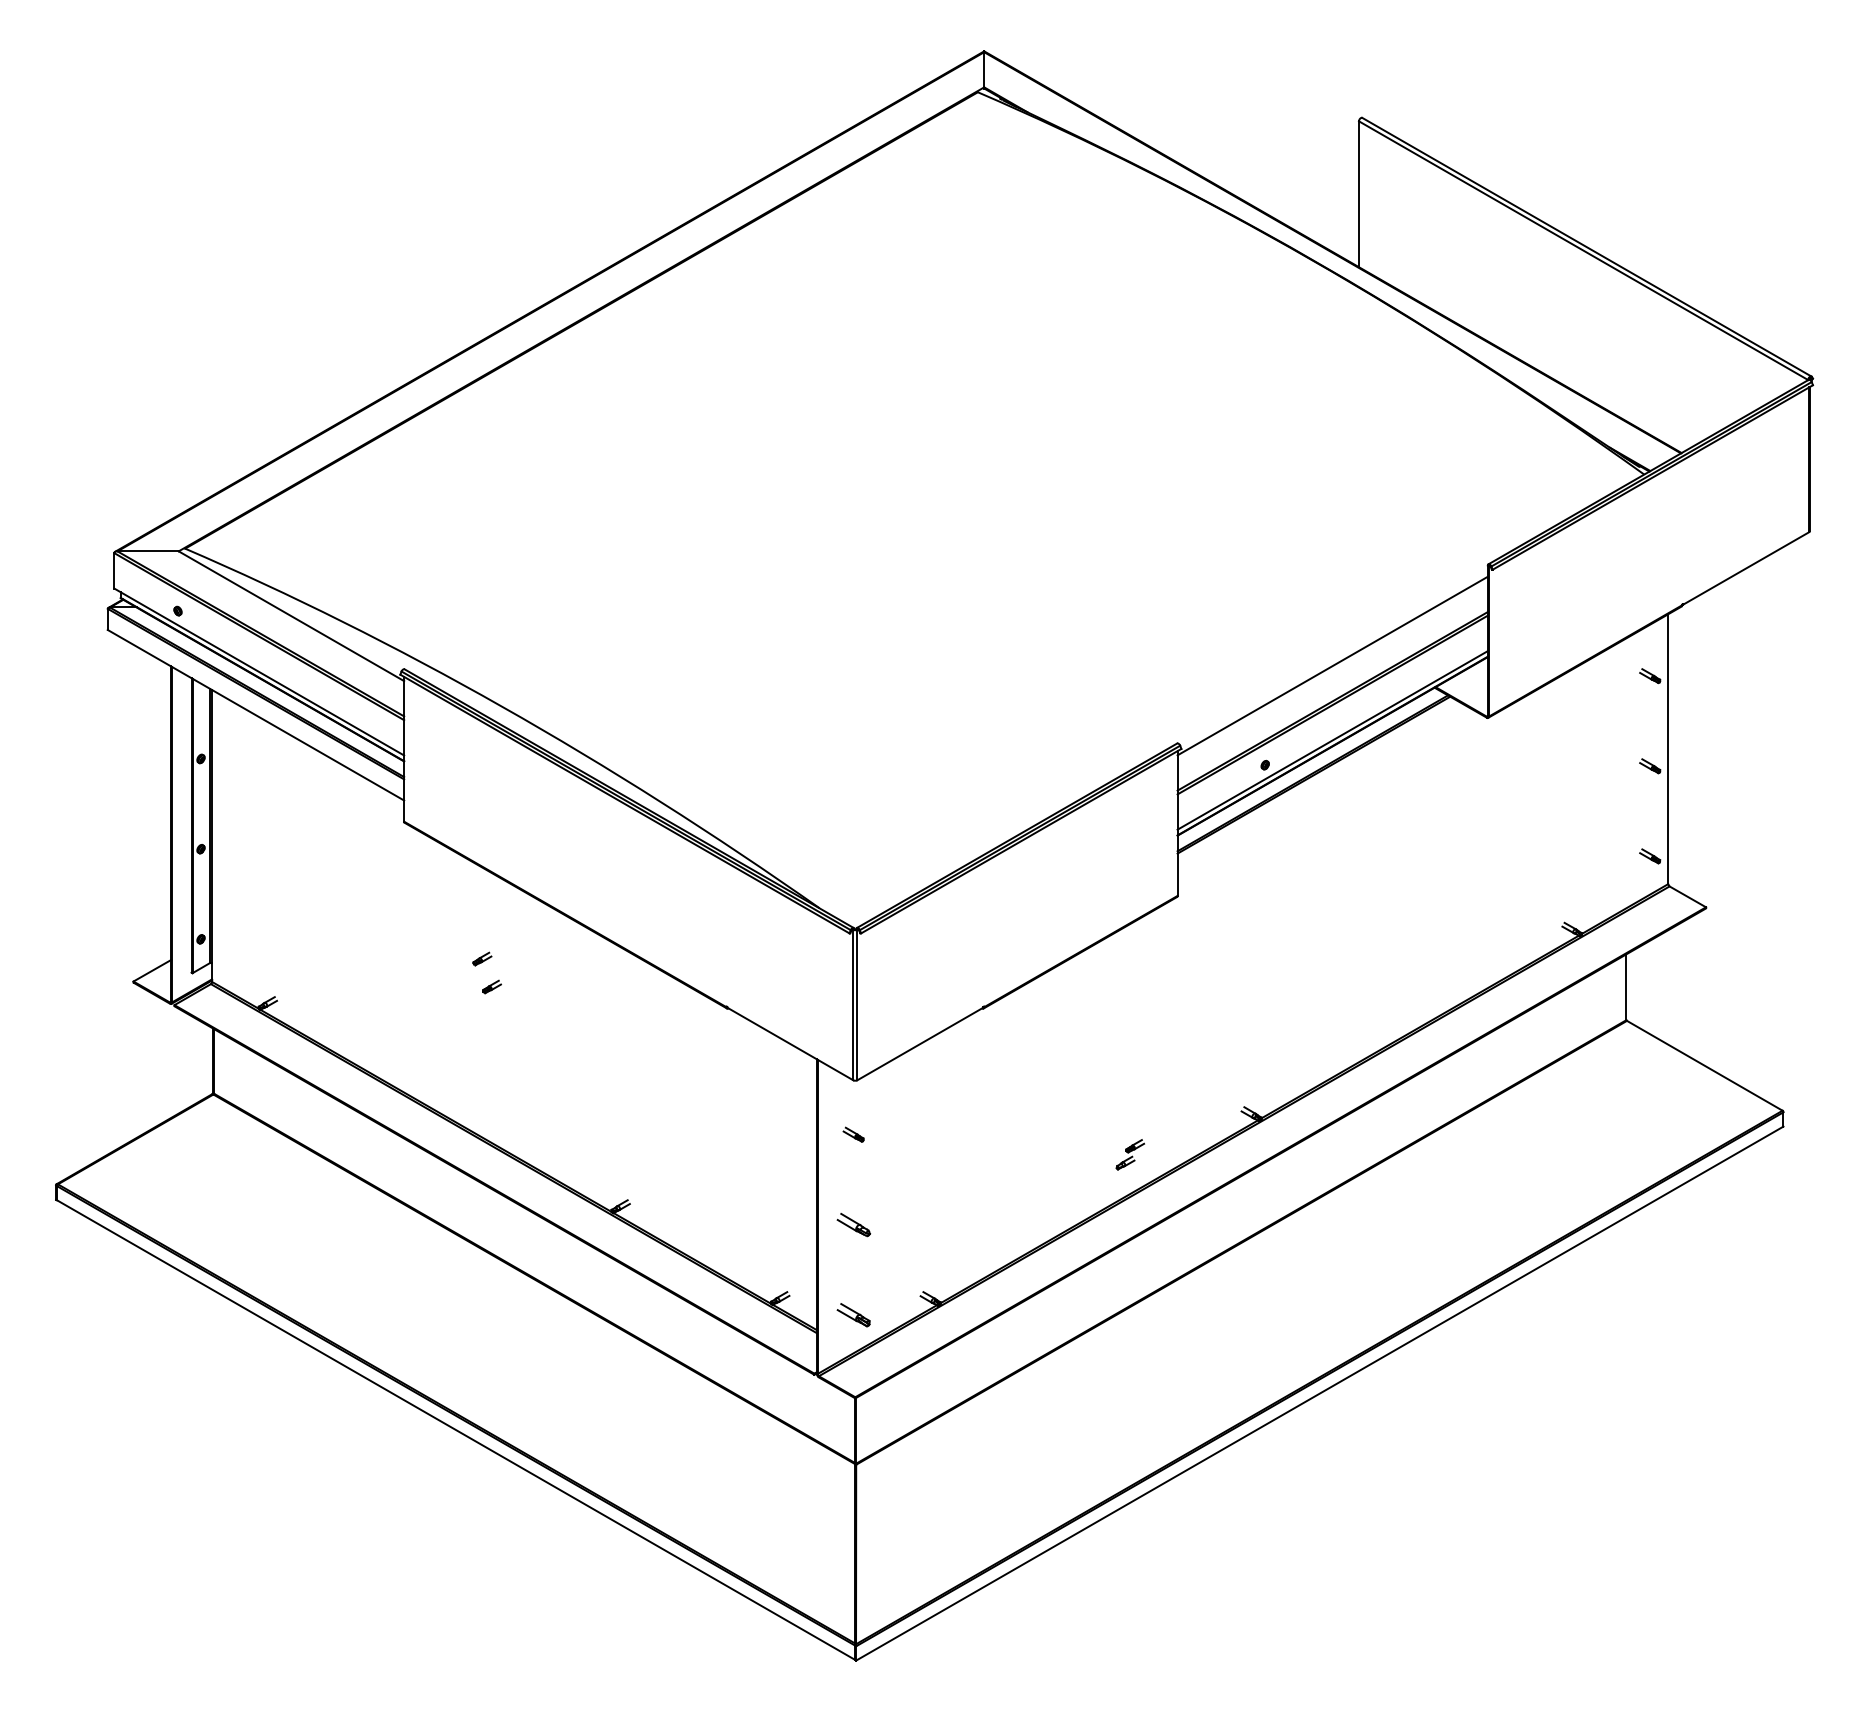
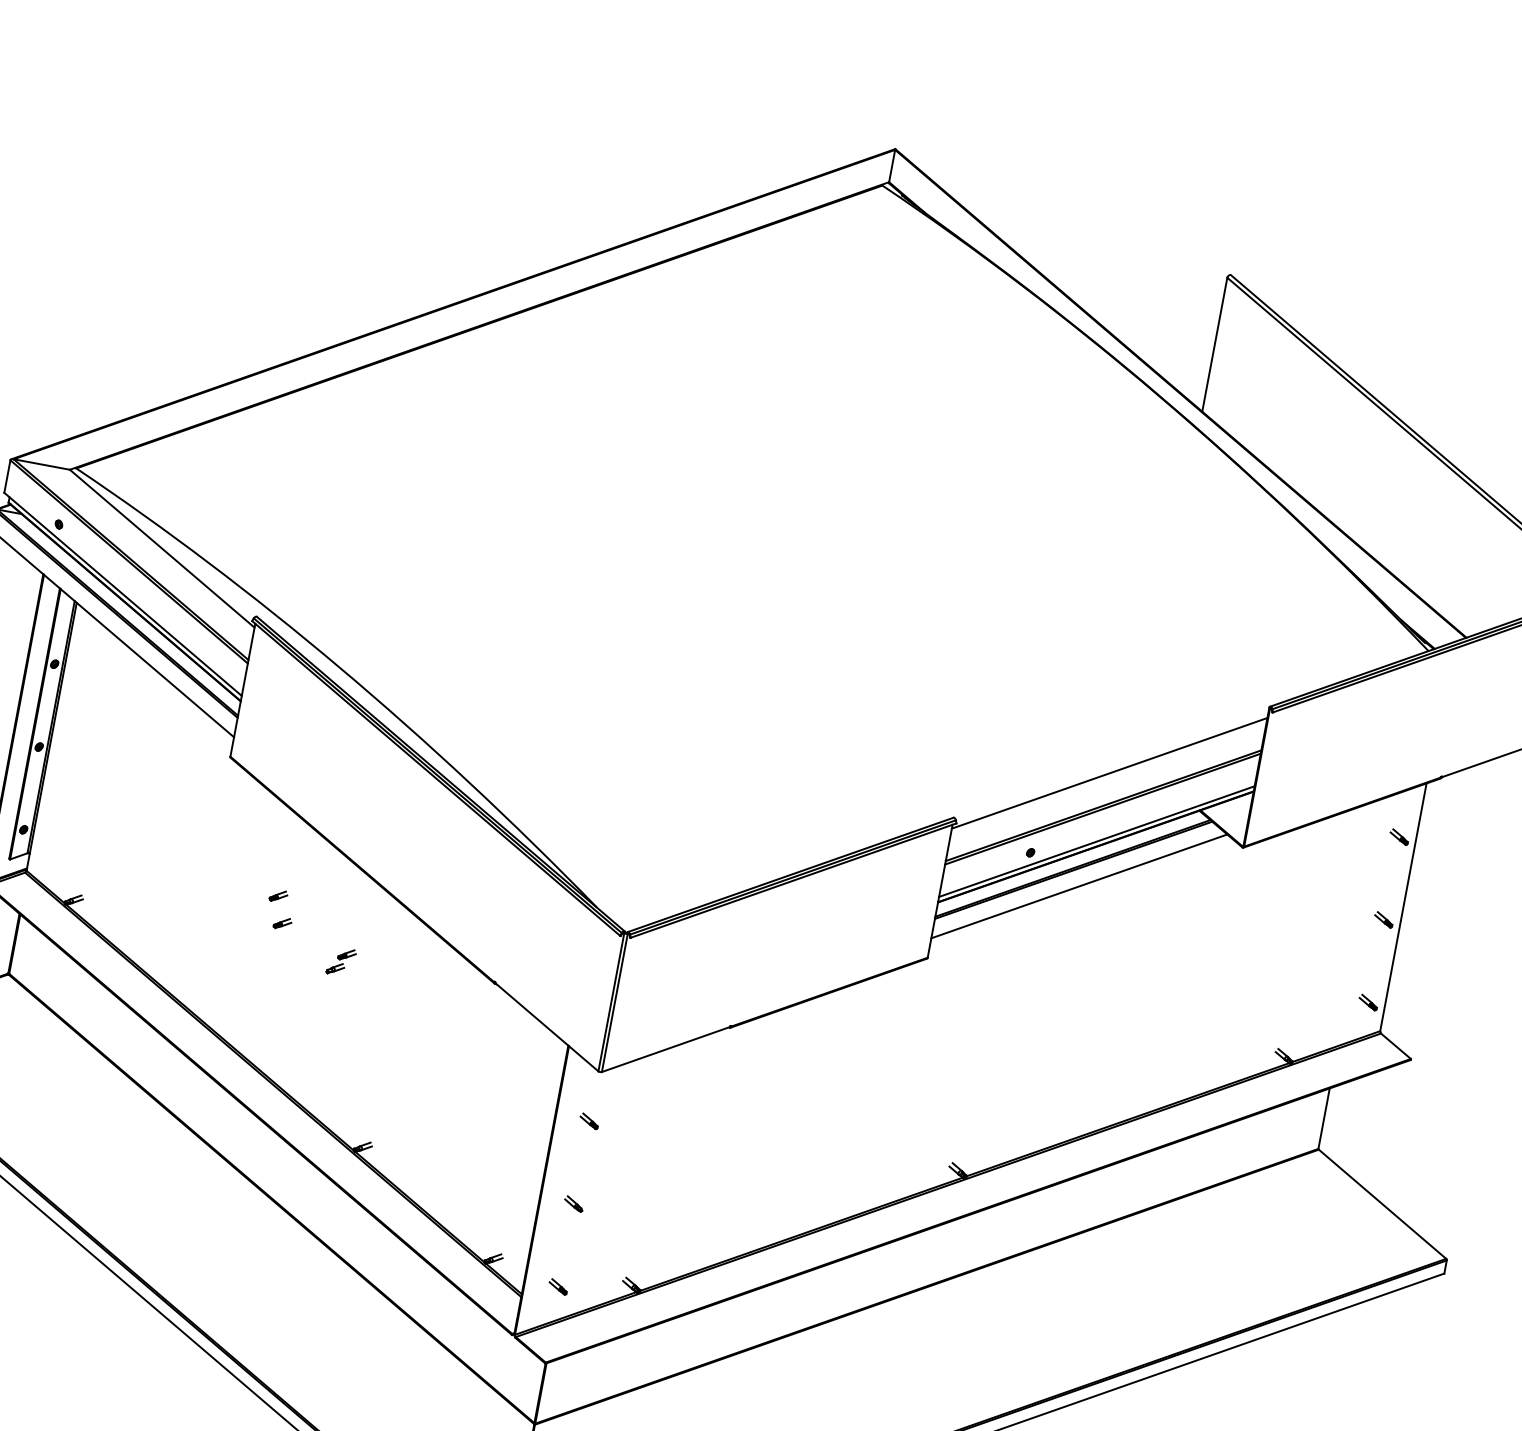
line: (1322, 790) -> (1078, 885), added
part: (1129, 1154) -> (340, 961), moved
part: (853, 1224) -> (573, 1203), size x0.62
part: (853, 1314) -> (558, 1286), size x0.62

